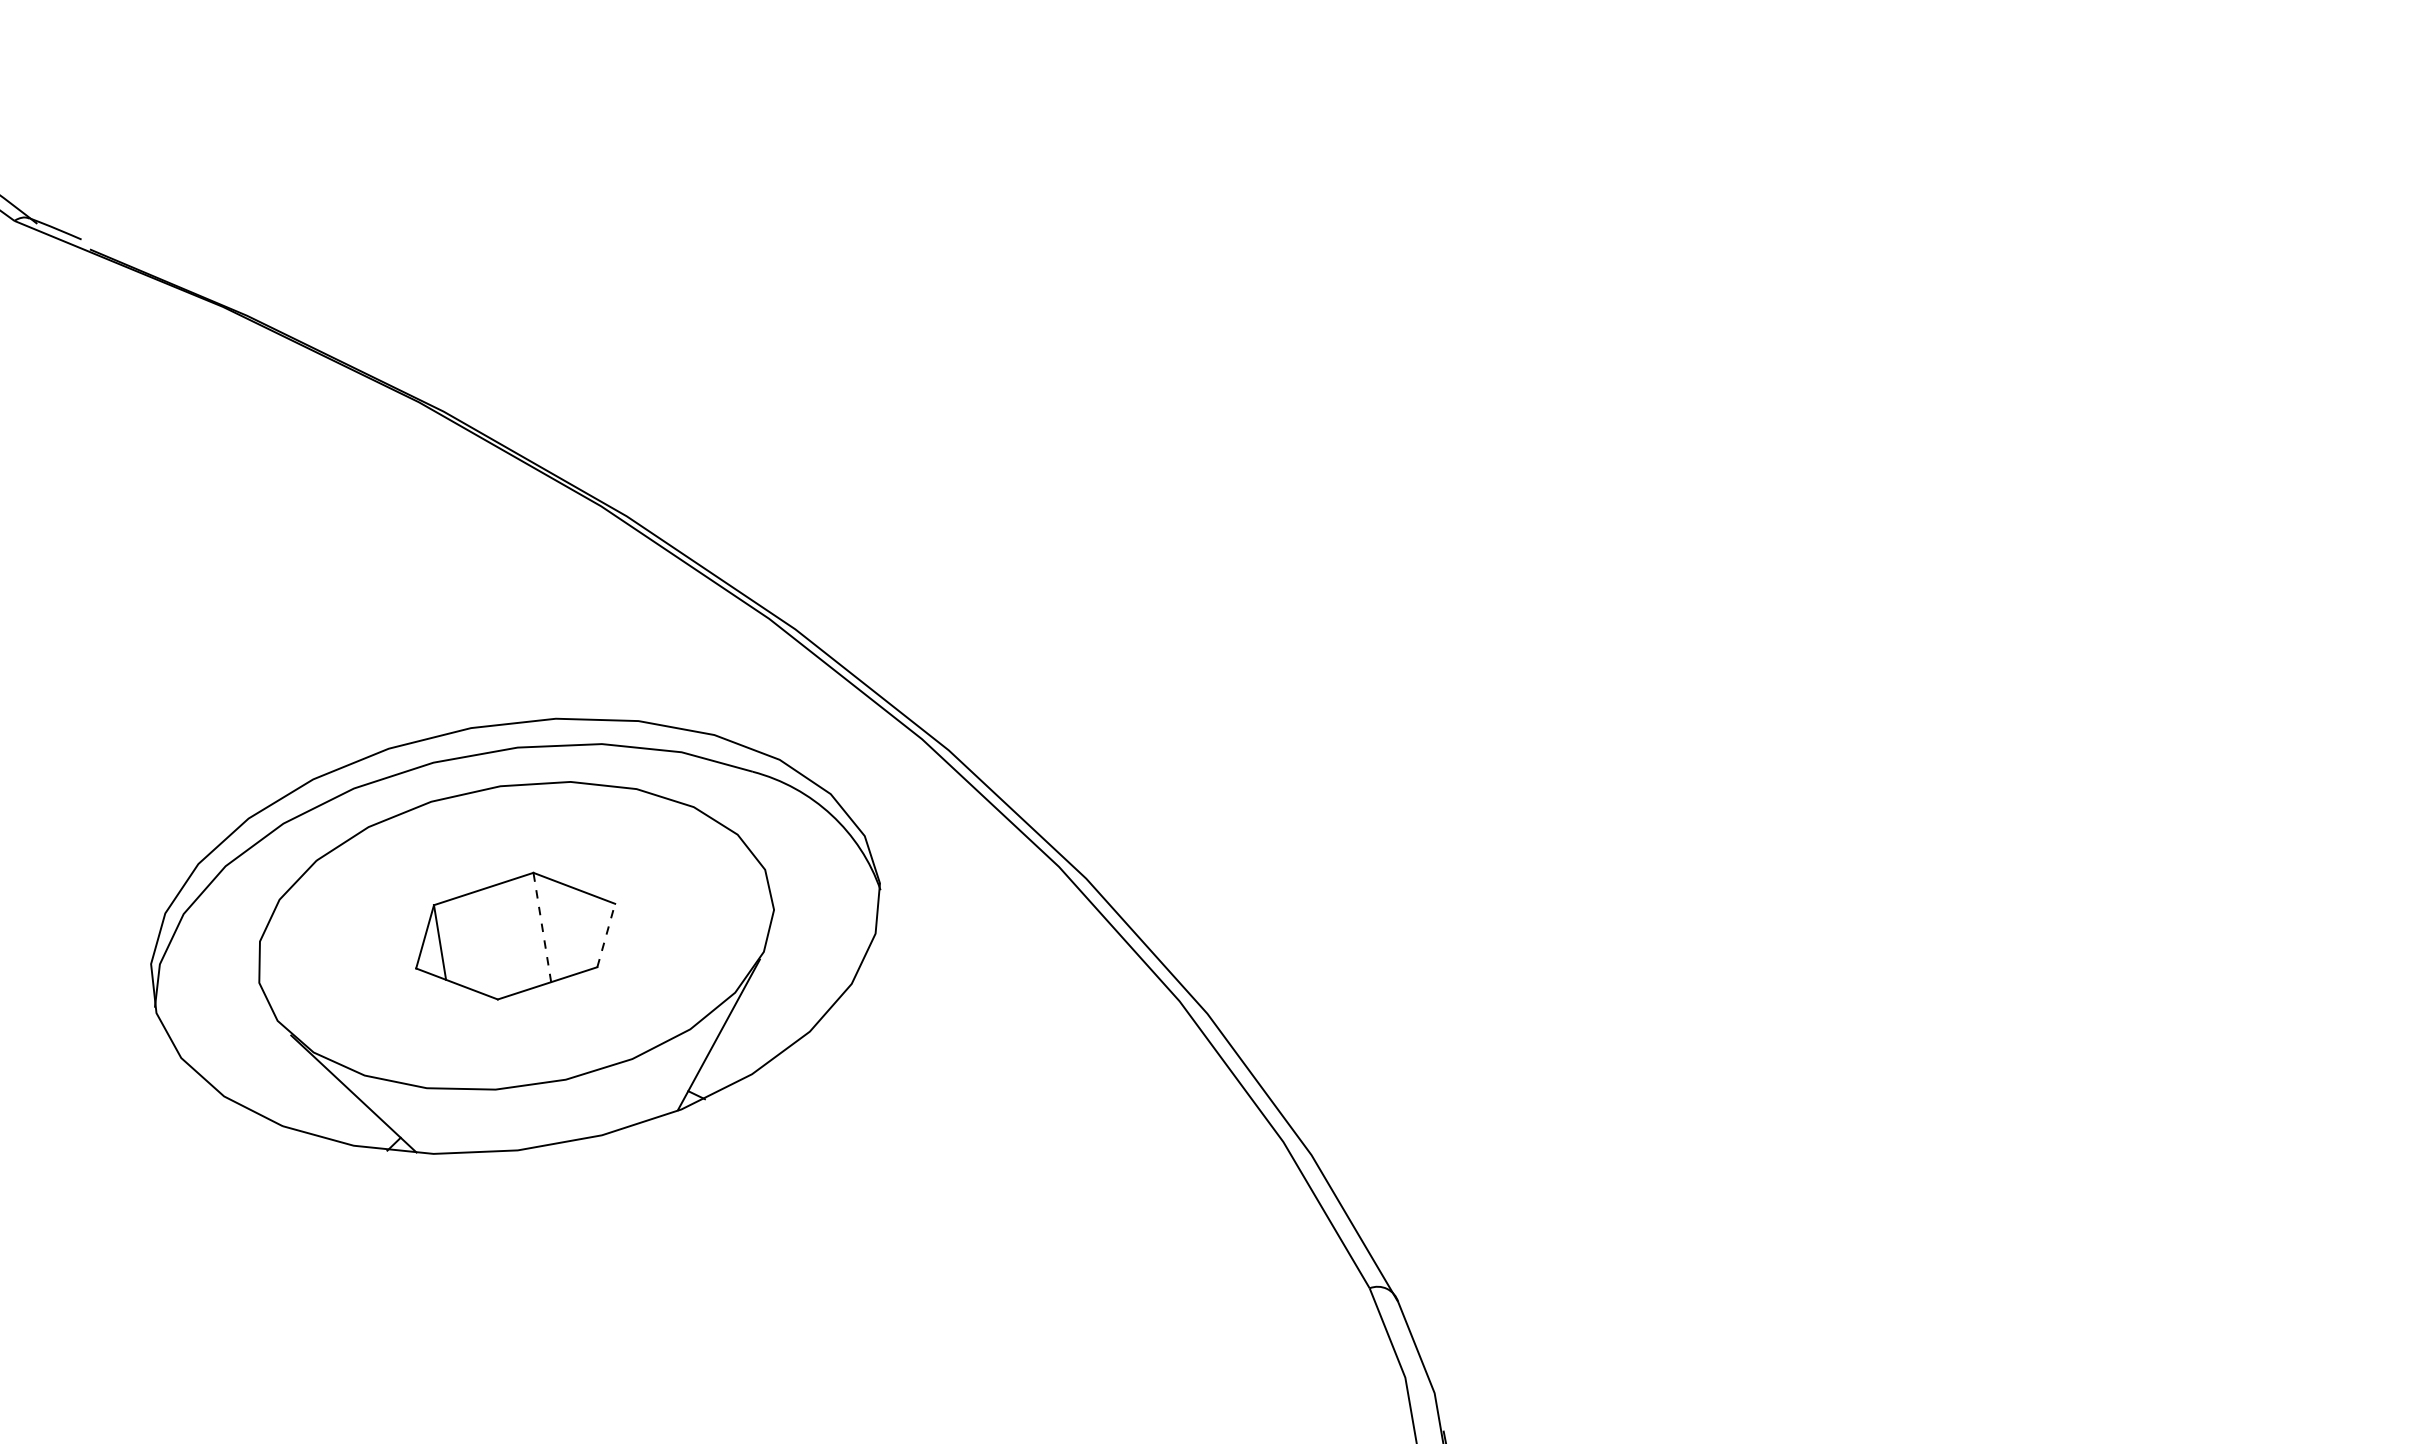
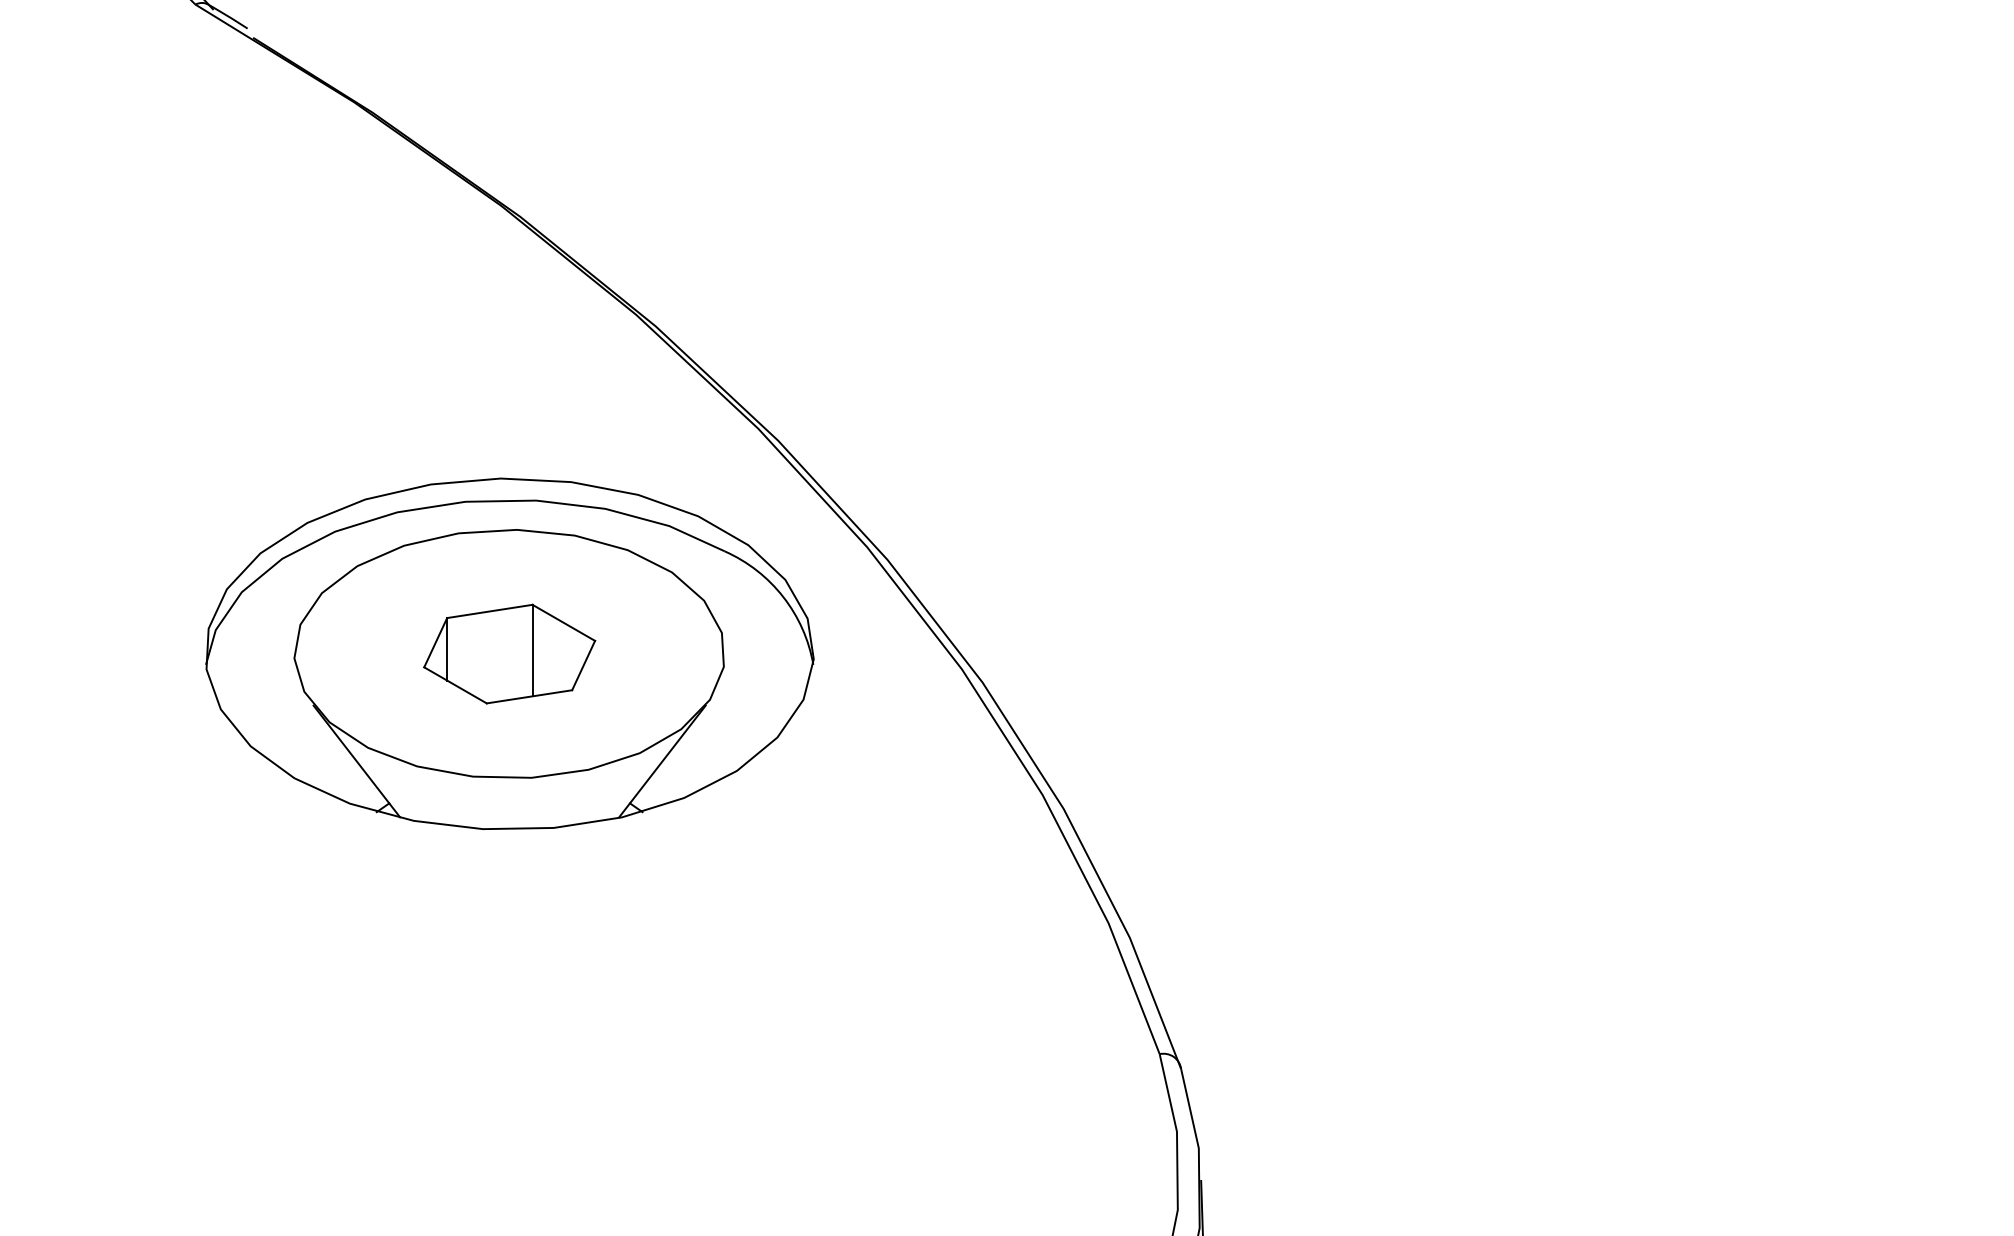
line: (542, 927) -> (532, 650), dashed -> solid
line: (606, 935) -> (583, 665), dashed -> solid

